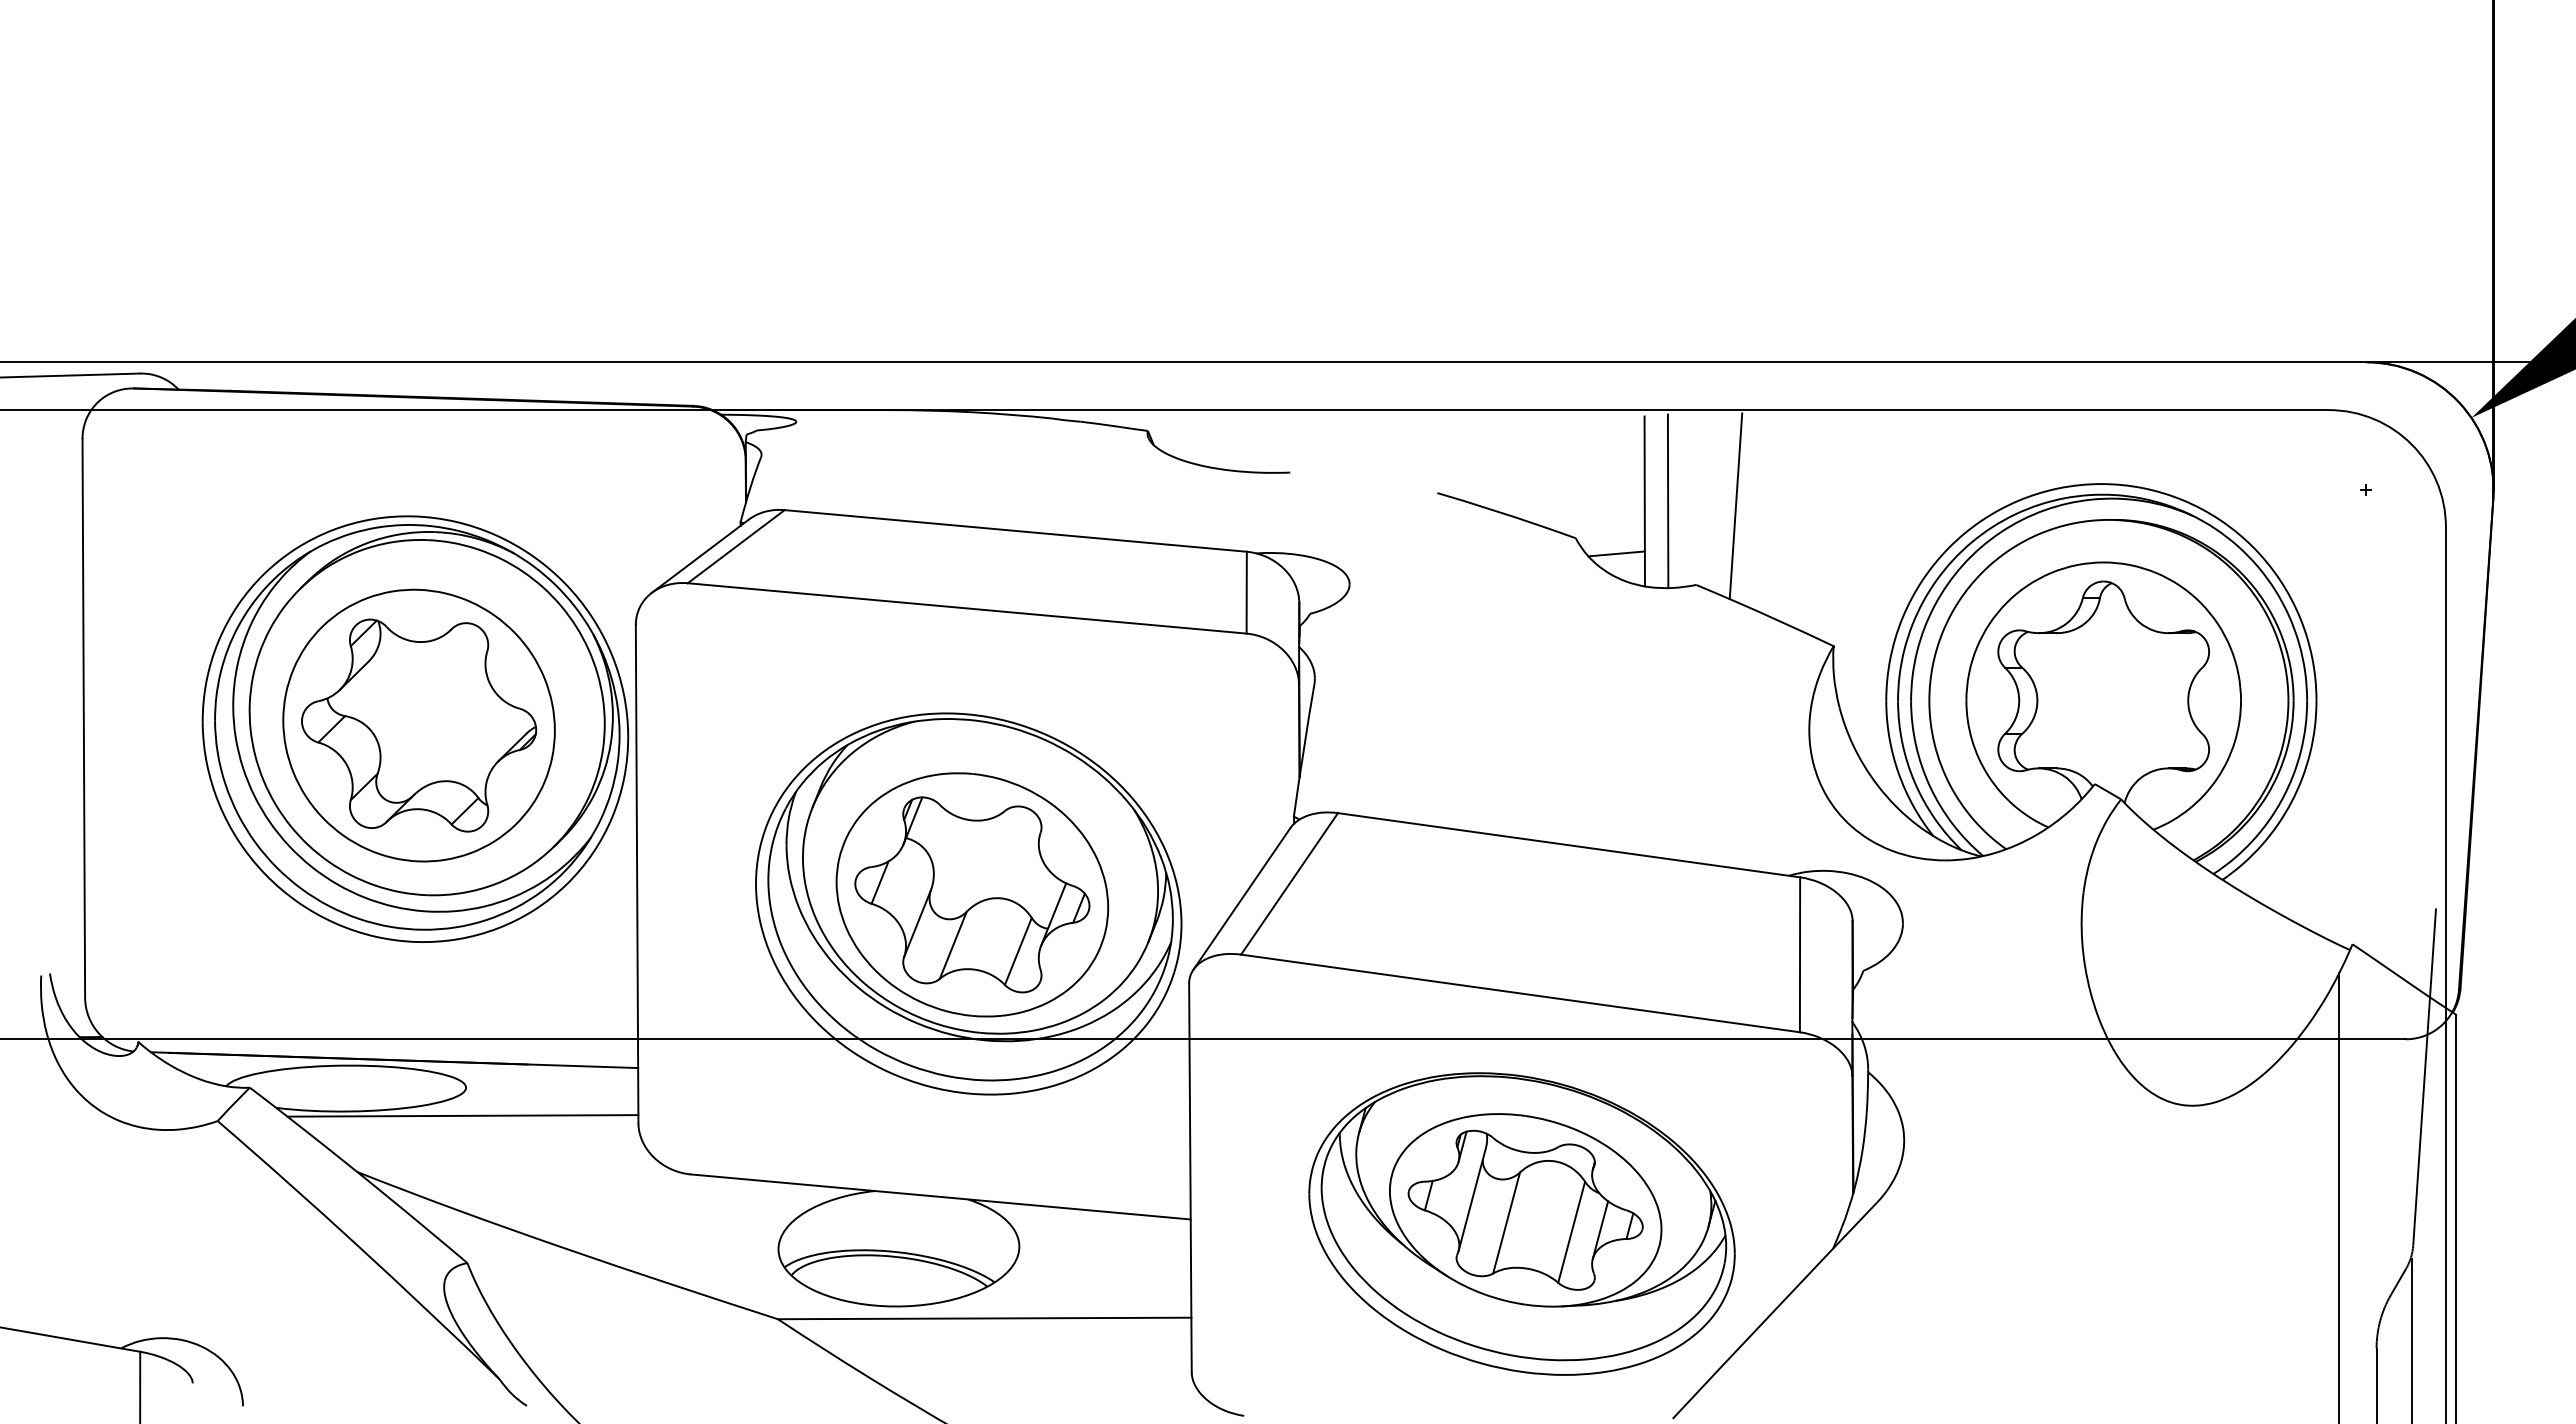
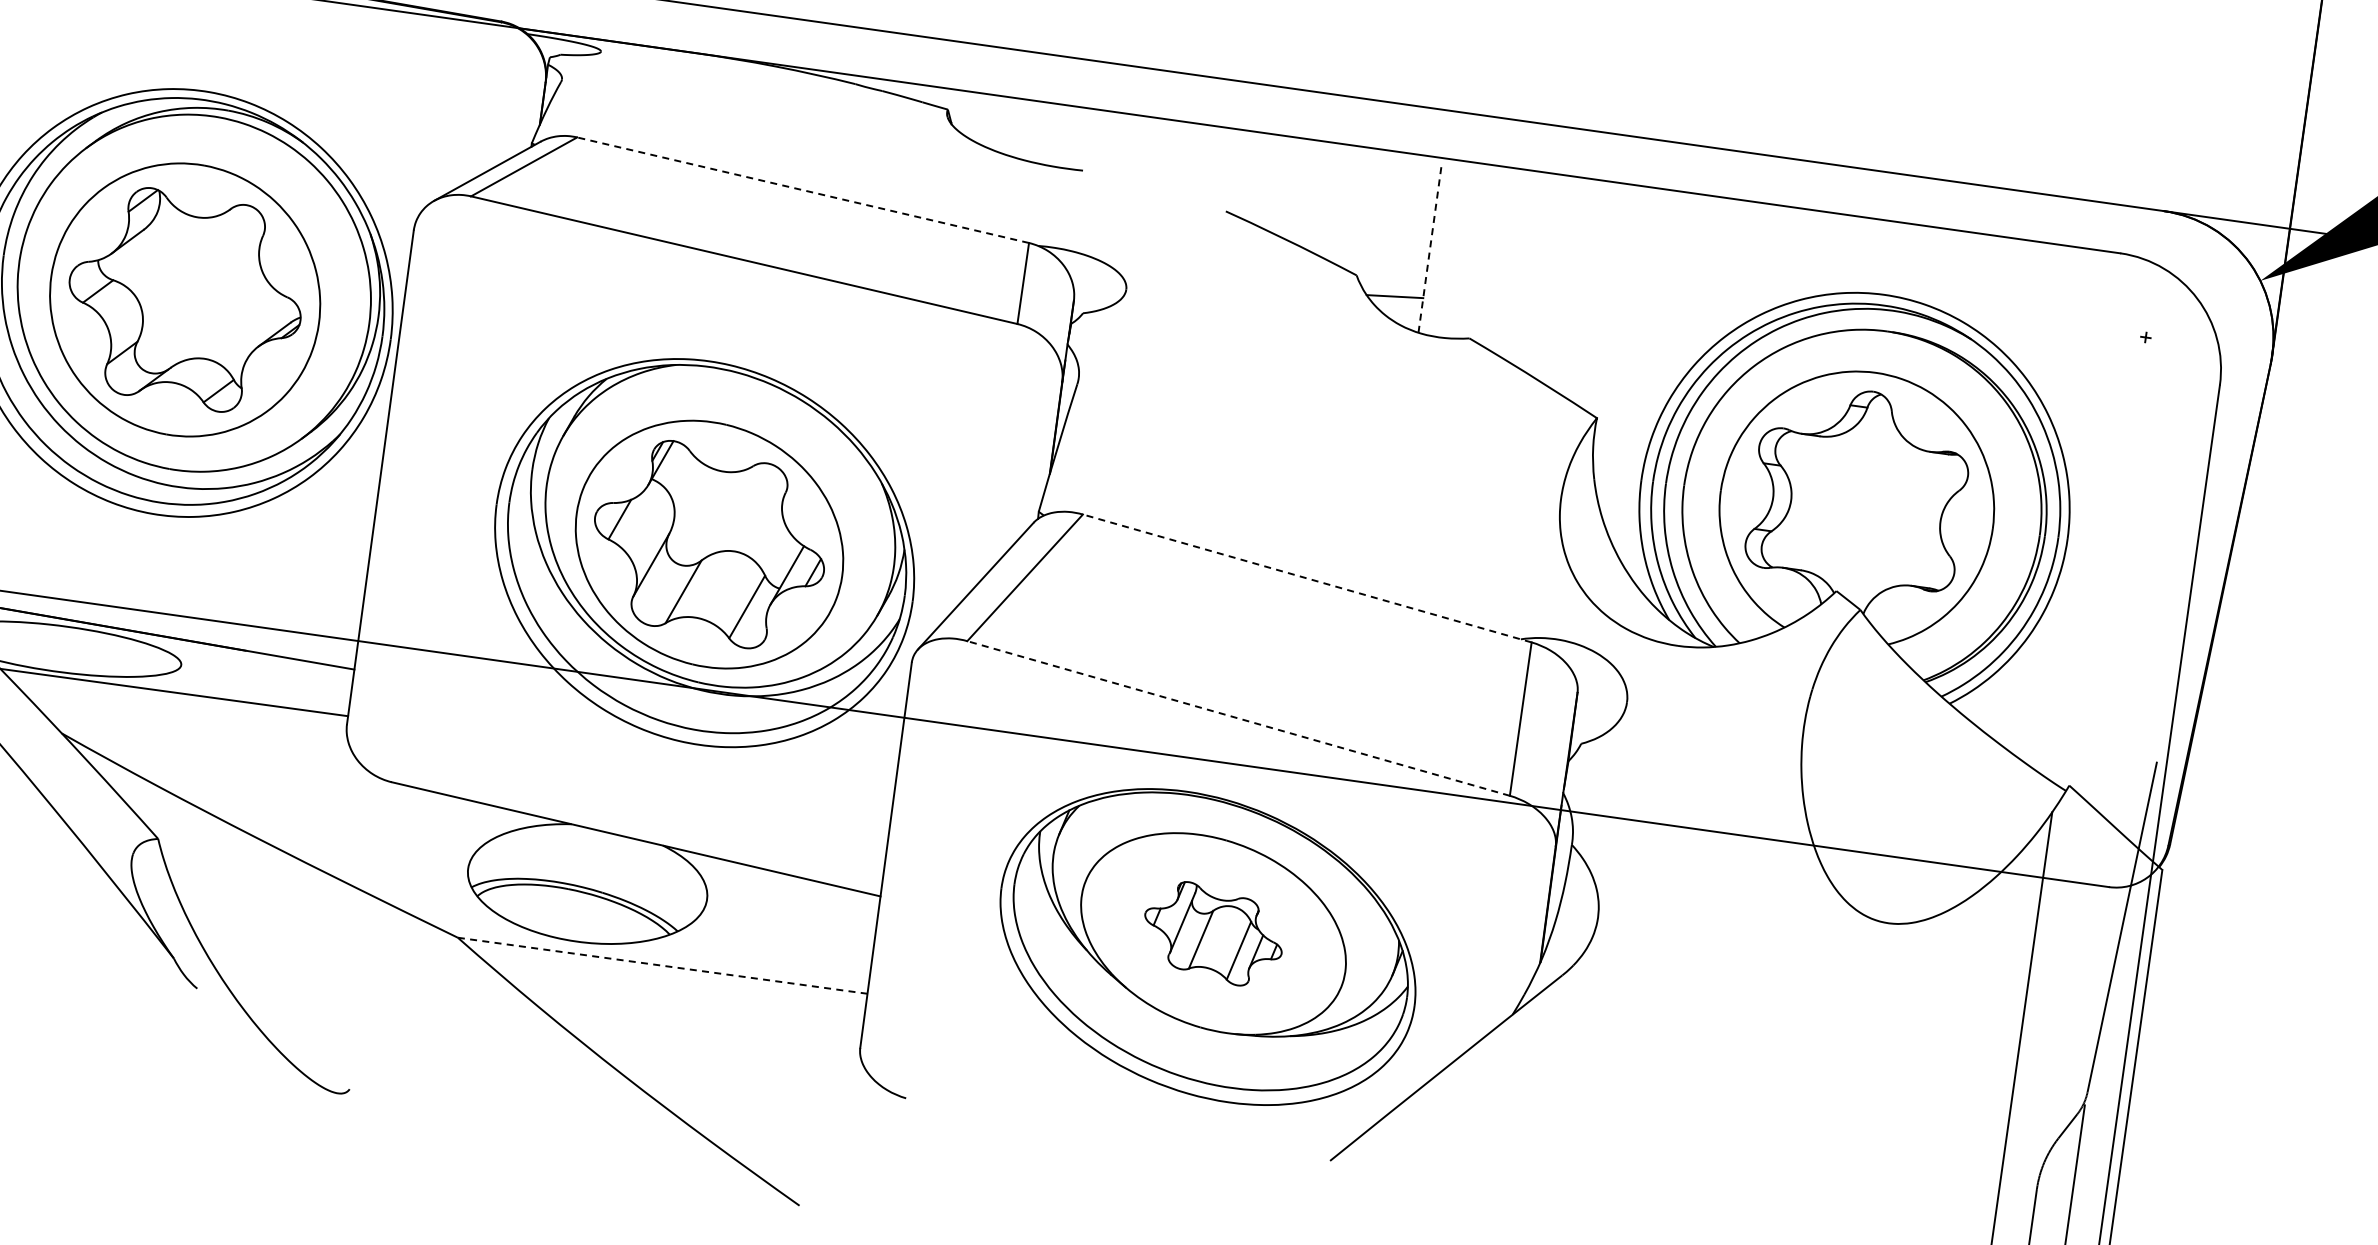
line: (1644, 501) -> (1429, 248), solid -> dashed
line: (1667, 501) -> (1452, 251), removed
line: (1735, 506) -> (1519, 266), removed
line: (1015, 530) -> (802, 189), solid -> dashed
line: (1568, 845) -> (1306, 578), solid -> dashed
line: (1520, 993) -> (1238, 718), solid -> dashed
part: (1525, 1209) -> (1213, 933), size x0.6
line: (984, 1318) -> (662, 965), solid -> dashed

